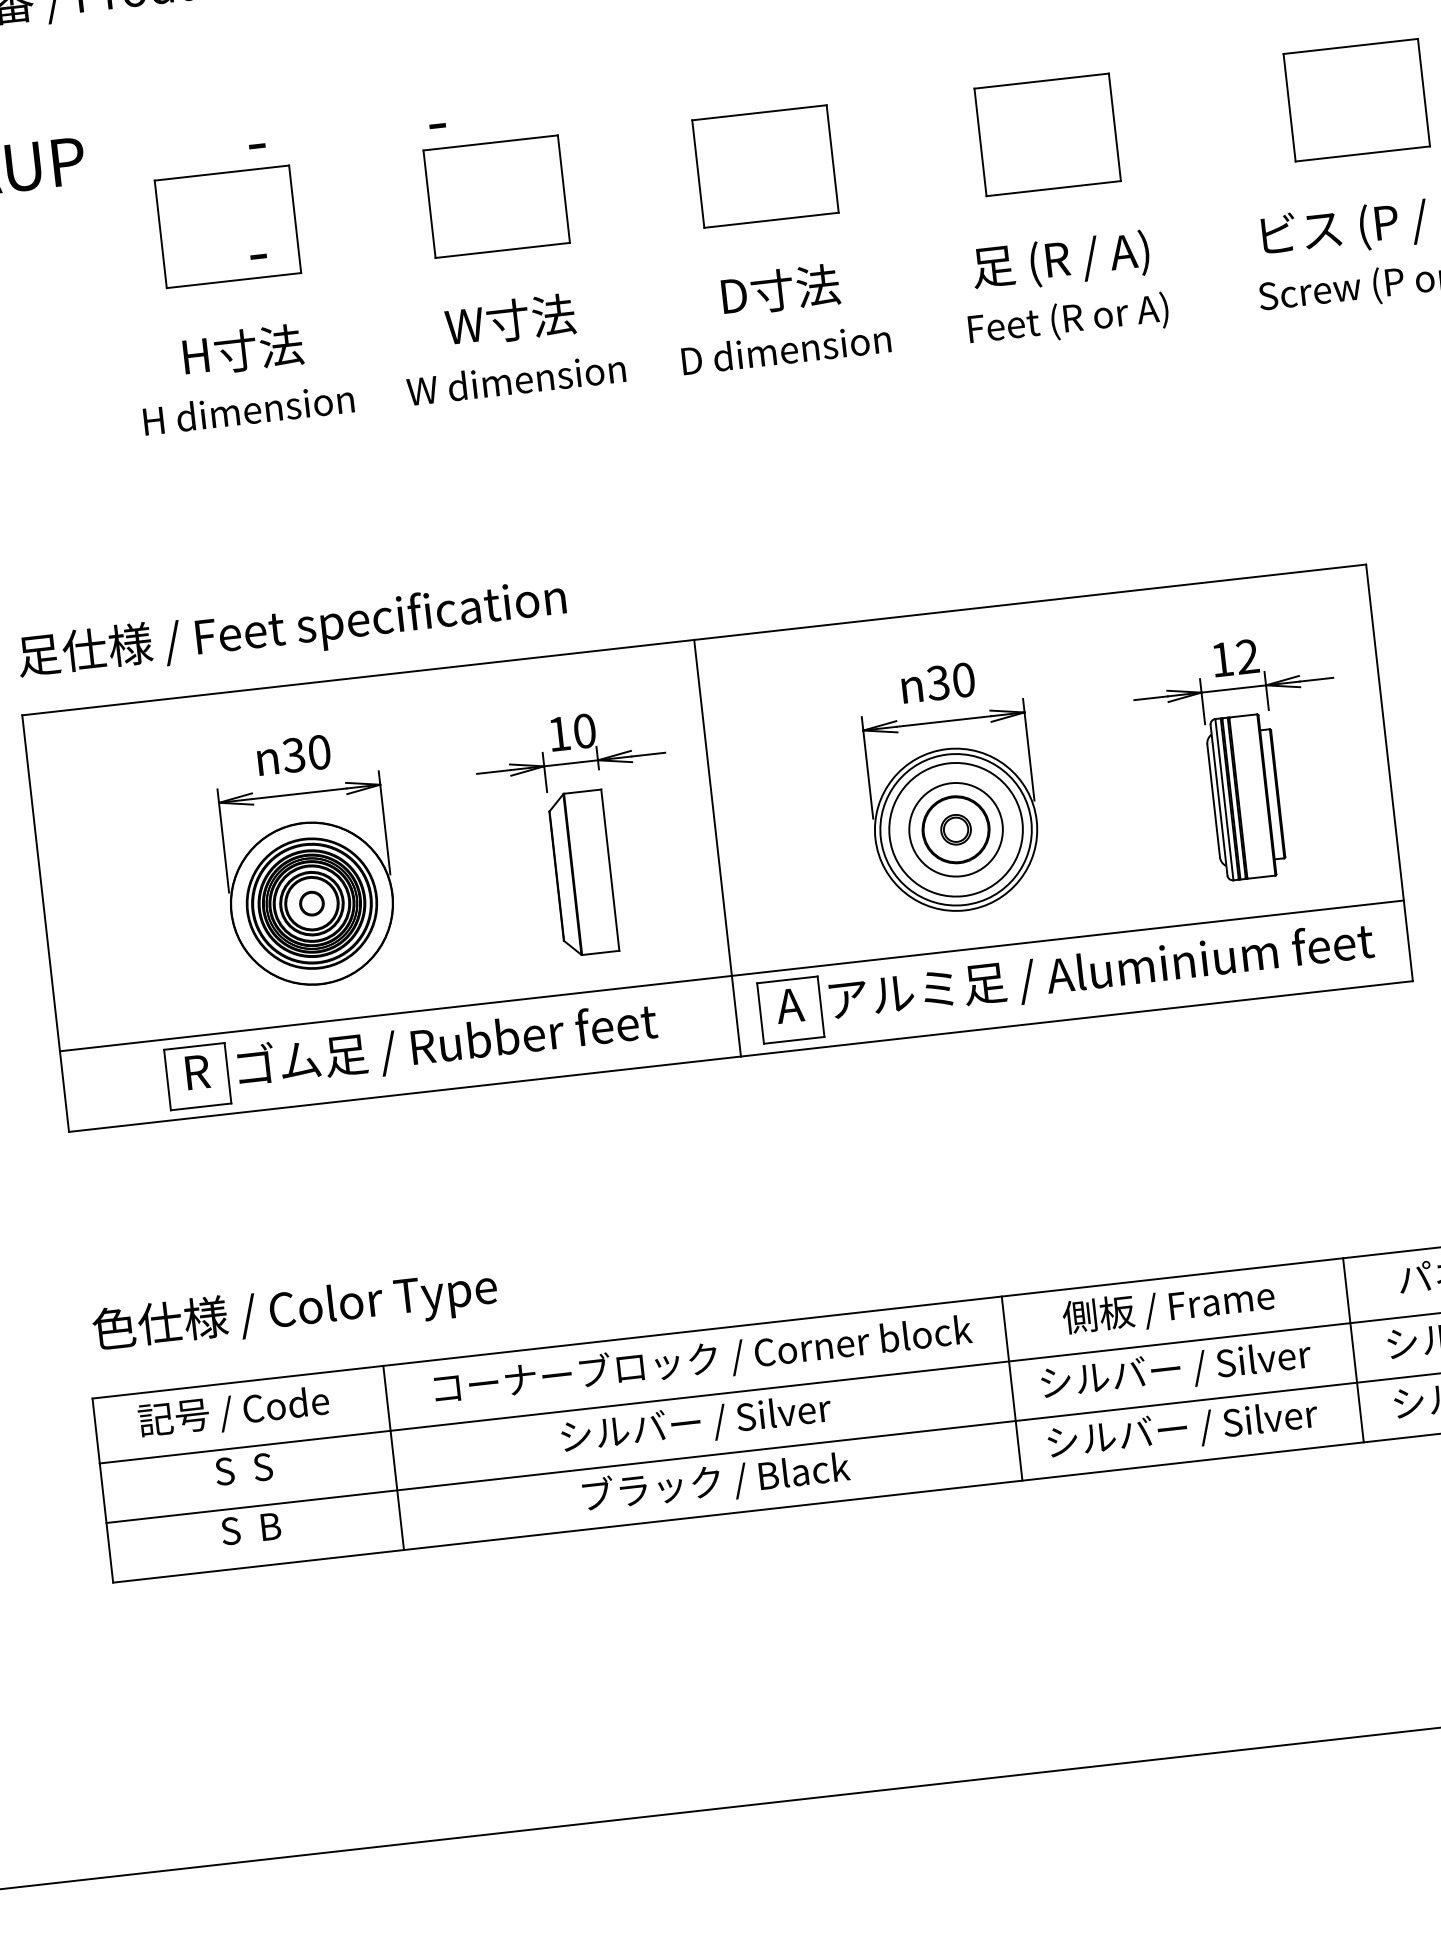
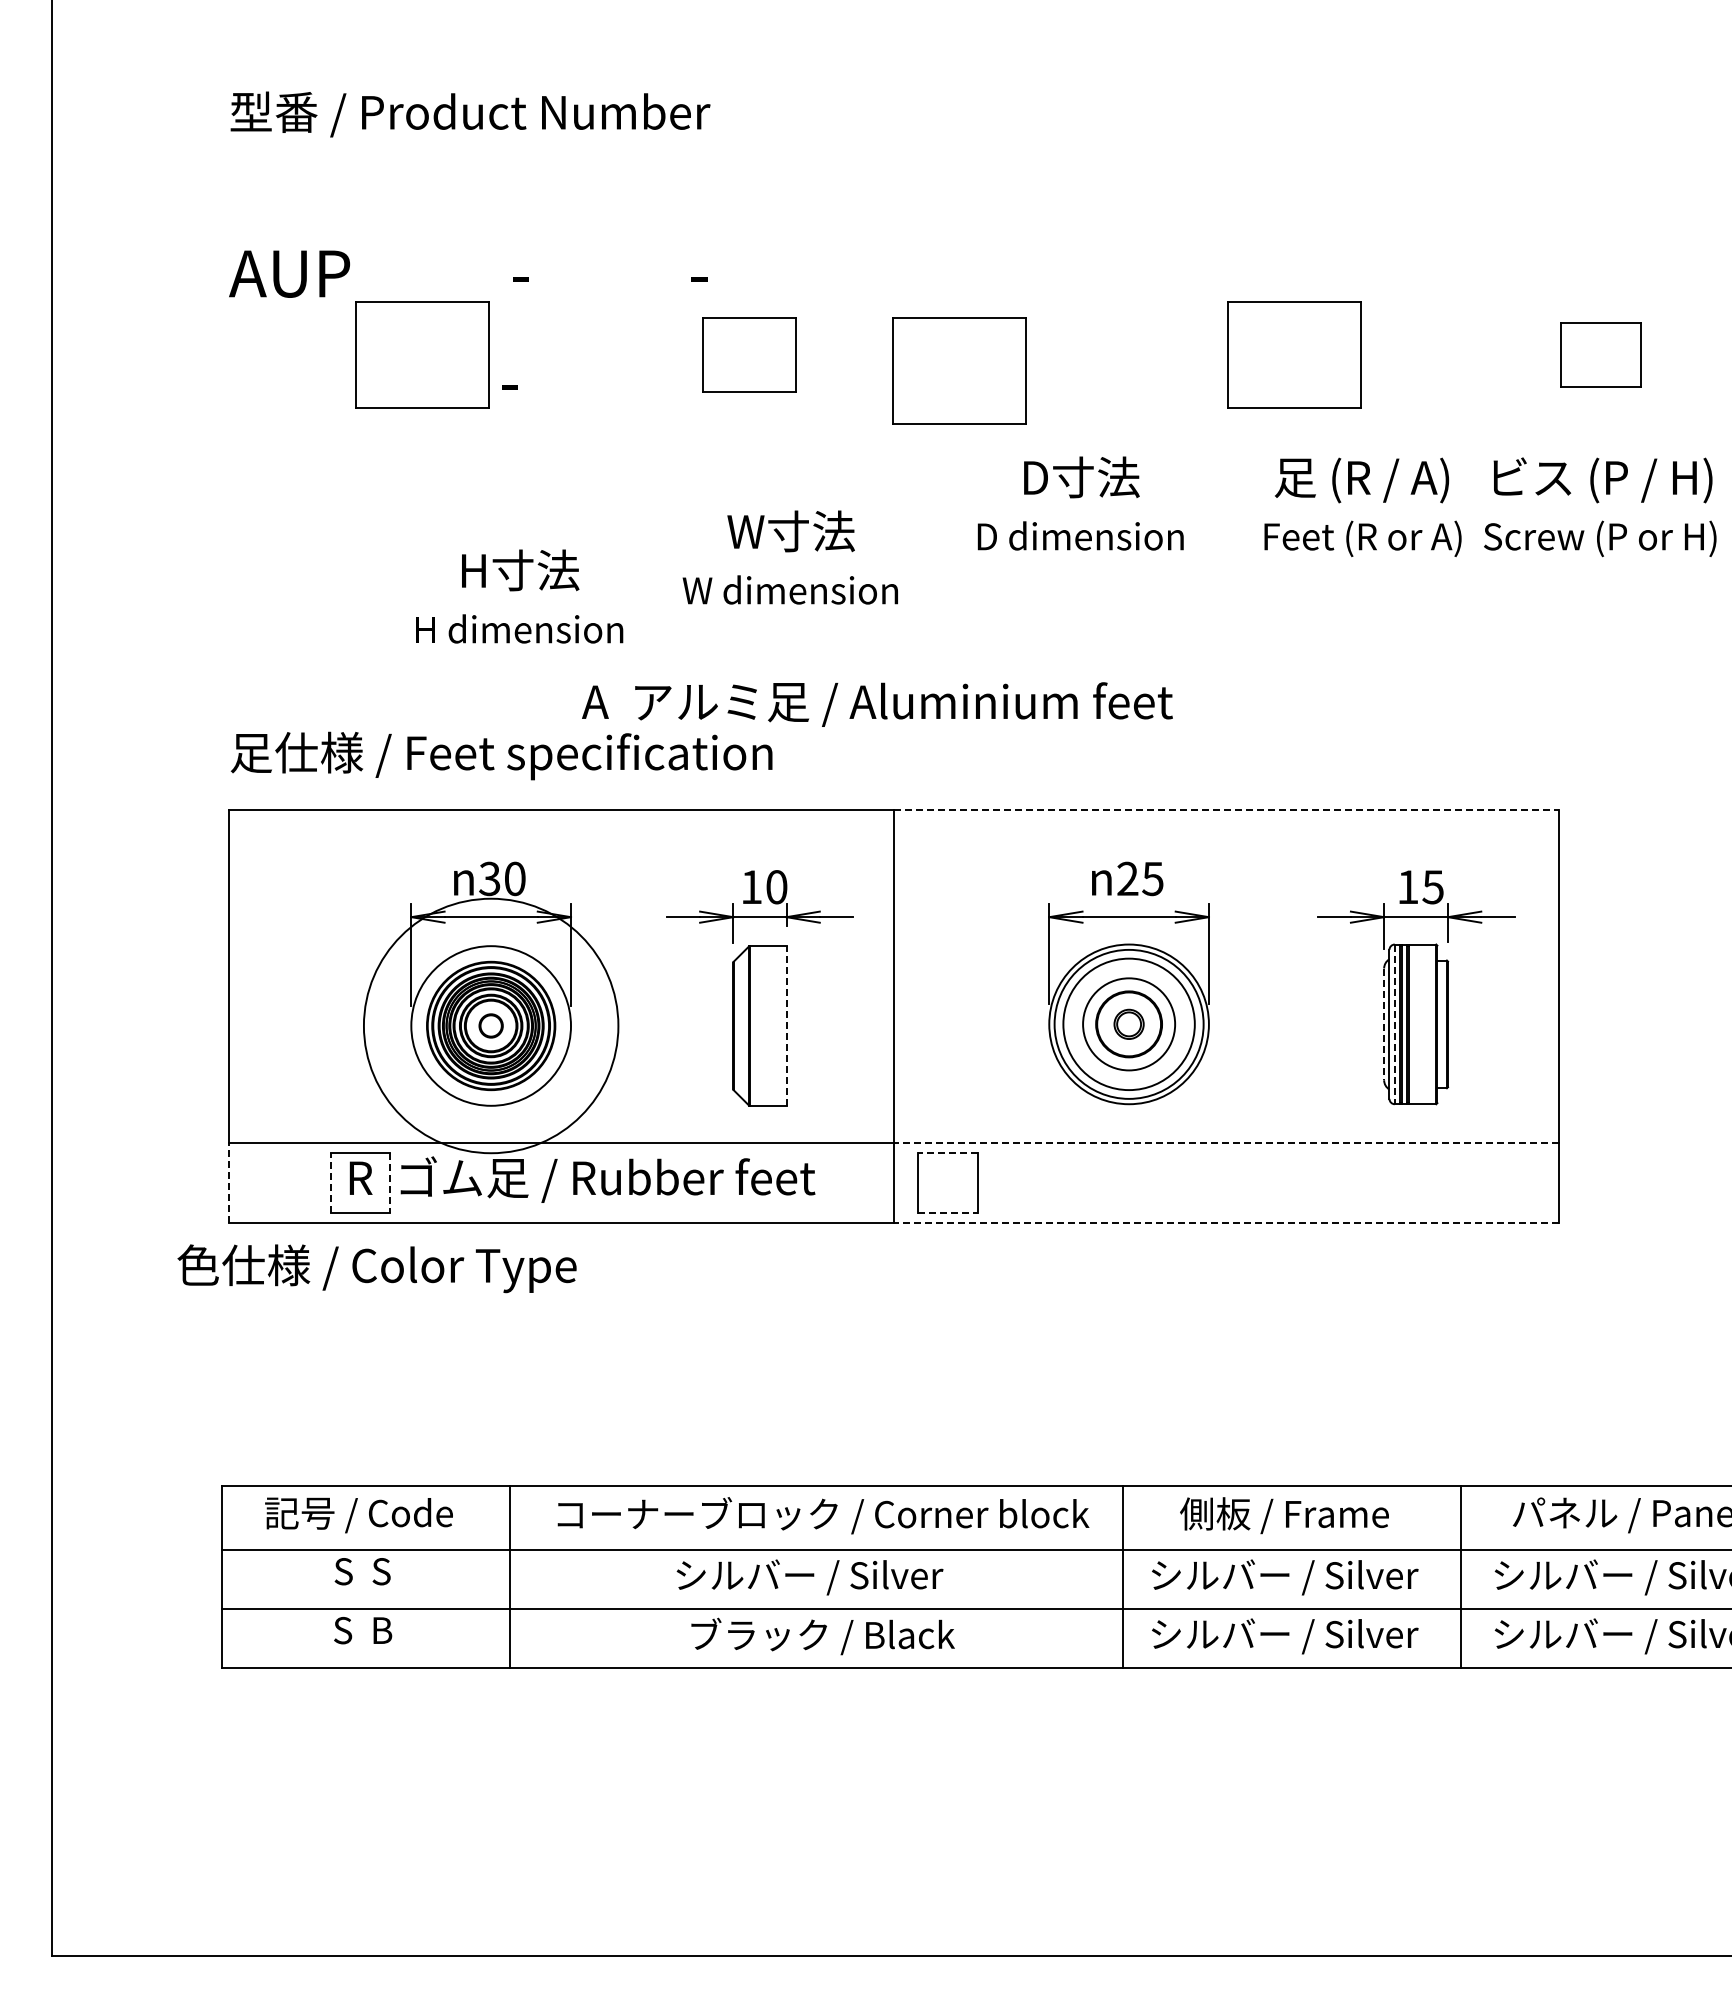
part: (1356, 99) -> (1600, 354), size x0.6
part: (765, 166) -> (959, 370), moved
part: (496, 196) -> (749, 354), size x0.7
part: (228, 226) -> (422, 354), moved
text: (1064, 288) -> (1362, 506), moved
text: (782, 316) -> (1080, 503), moved
text: (511, 346) -> (789, 557), moved
text: (245, 376) -> (519, 596), moved
line: (1030, 602) -> (1226, 810), solid -> dashed
text: (1246, 657) -> (1432, 887), 12 -> 15
text: (951, 681) -> (1140, 878), 30 -> 25
line: (1224, 799) -> (1394, 1024), solid -> dashed
line: (1214, 800) -> (1384, 1024), solid -> dashed
line: (610, 869) -> (786, 1025), solid -> dashed
circle: (311, 903) -> (490, 1025), size x1.6
line: (1067, 938) -> (1226, 1142), solid -> dashed
text: (1075, 976) -> (877, 704), moved
line: (787, 979) -> (947, 1152), solid -> dashed
line: (1076, 1018) -> (1226, 1222), solid -> dashed
line: (793, 1040) -> (947, 1212), solid -> dashed
line: (228, 1073) -> (390, 1182), solid -> dashed
line: (167, 1079) -> (330, 1182), solid -> dashed
line: (64, 1091) -> (228, 1182), solid -> dashed
text: (294, 1311) -> (376, 1268), moved

